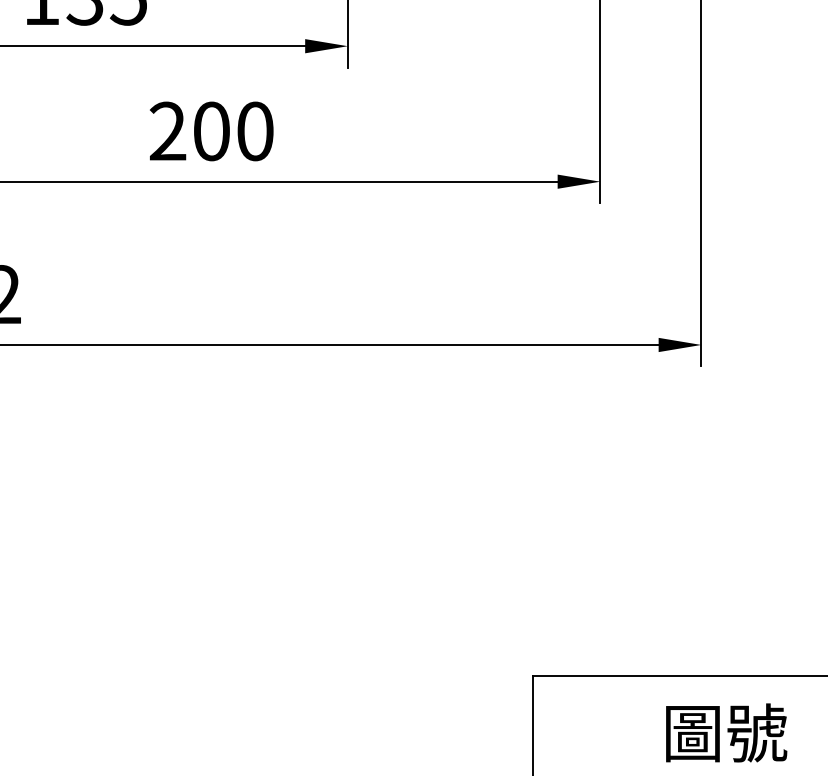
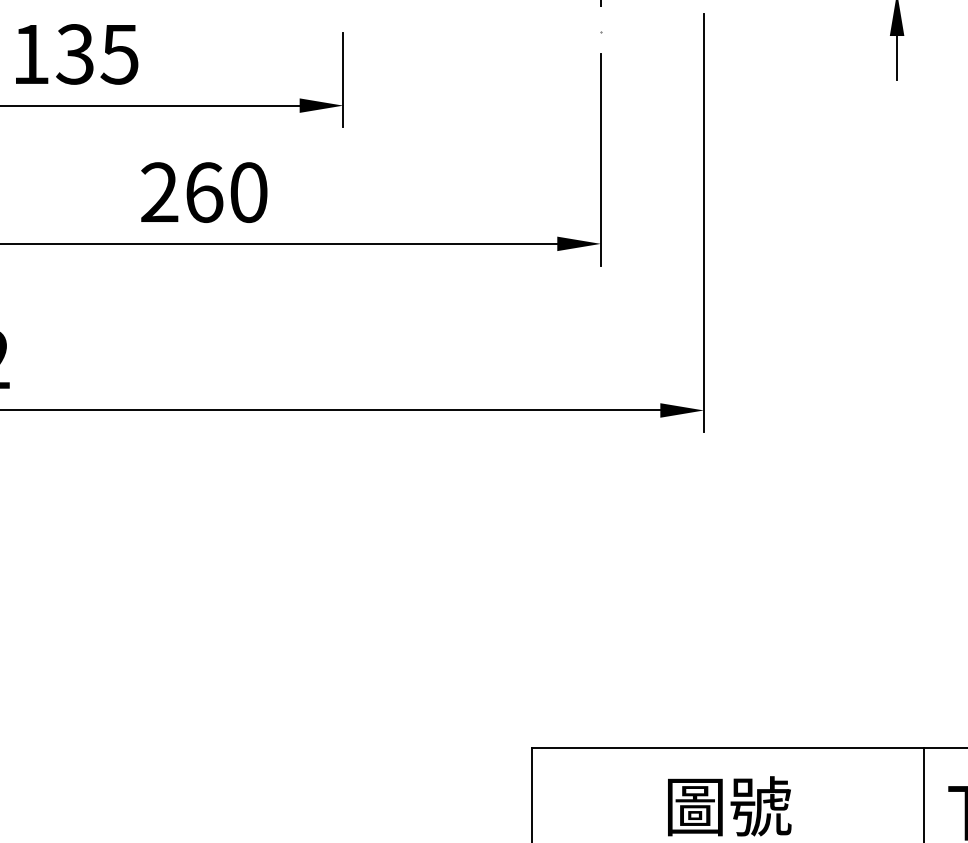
text: (211, 131) -> (204, 192), 200 -> 260

